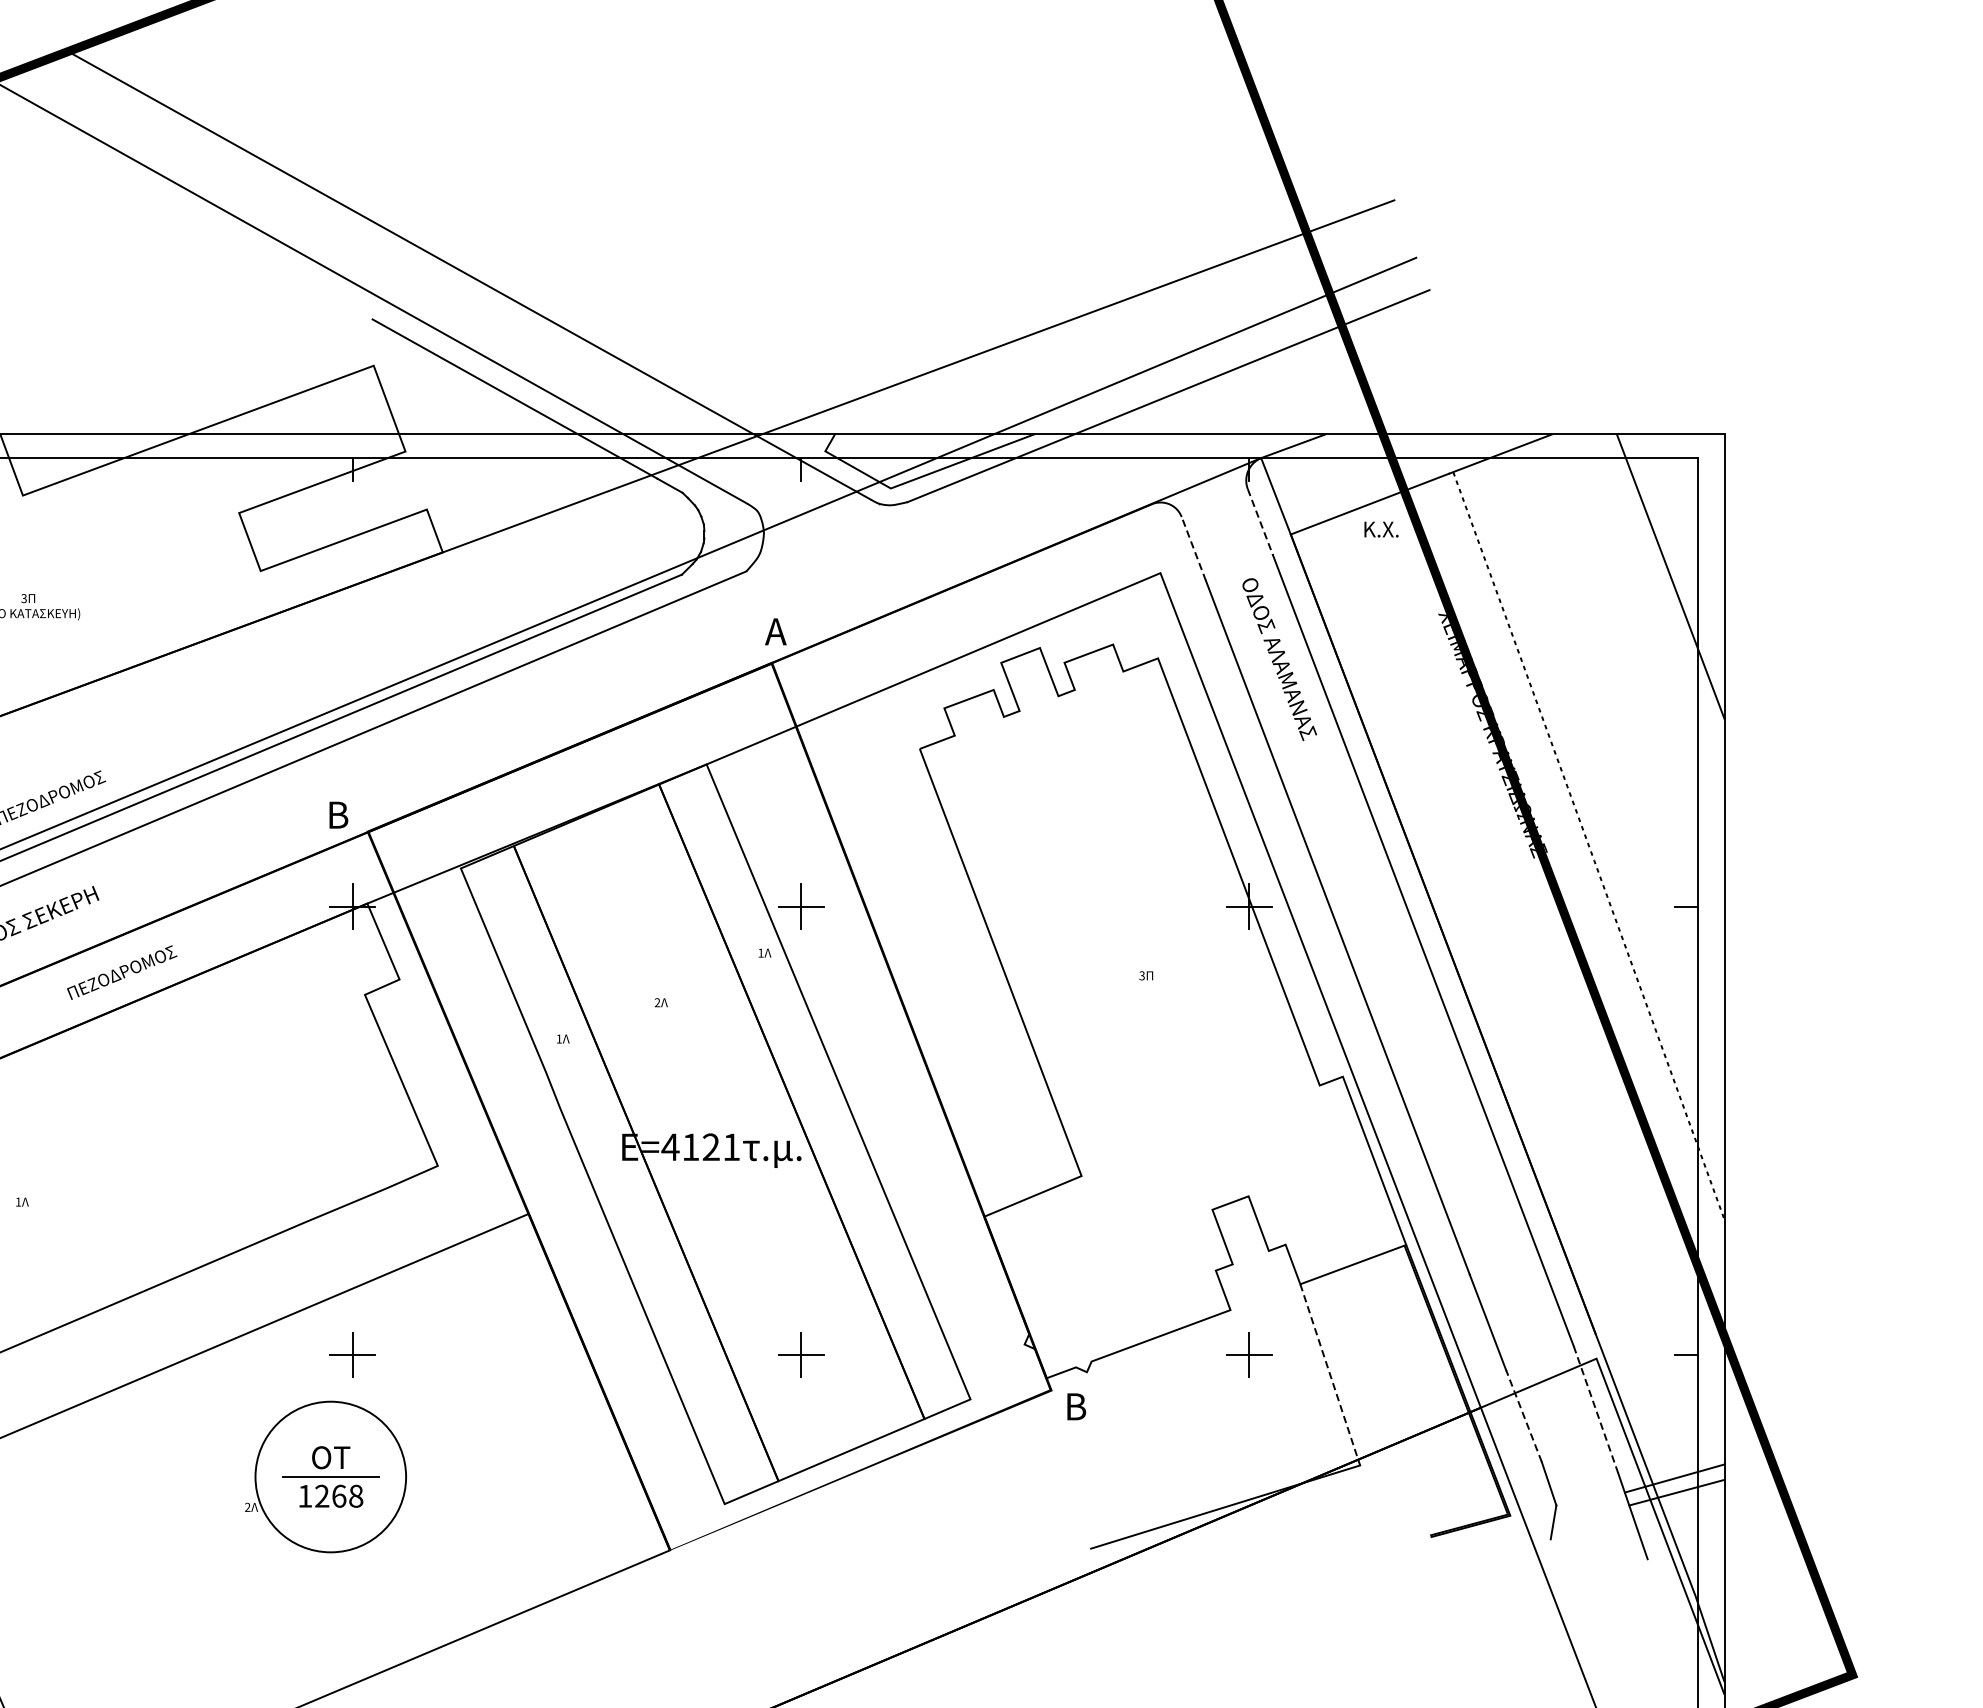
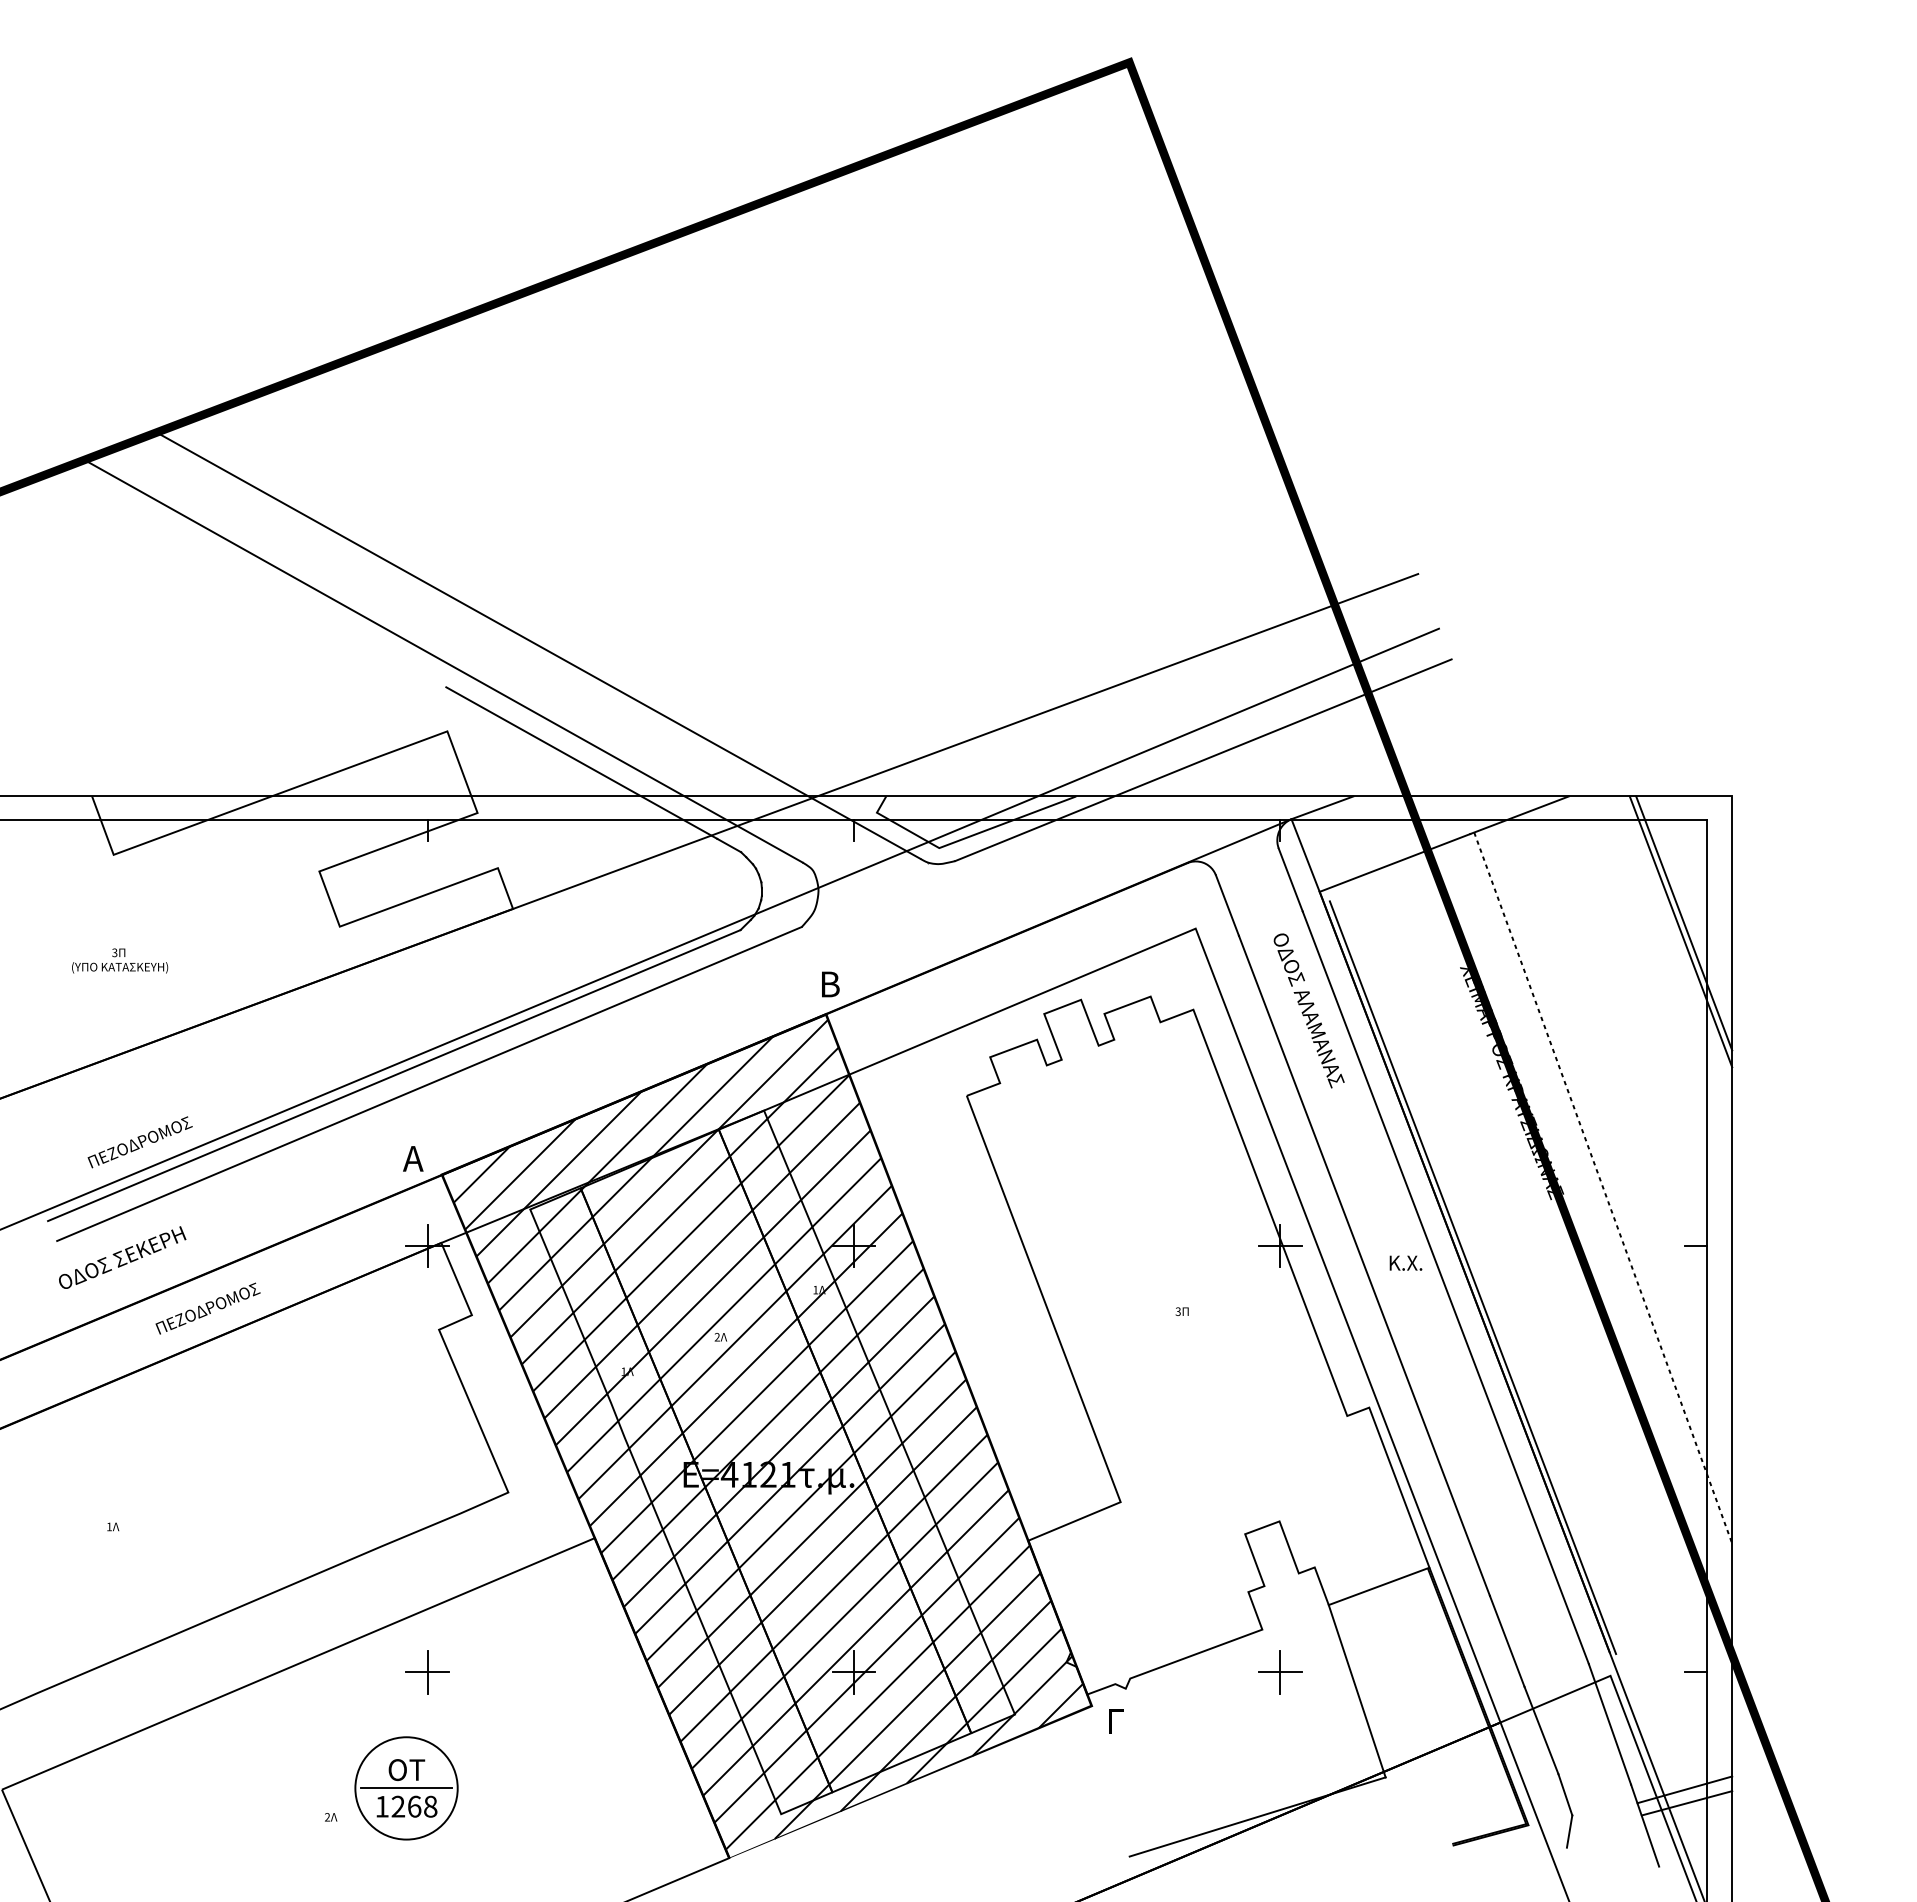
line: (1260, 522) -> (1290, 880), dashed -> solid
text: (1381, 528) -> (1405, 1262), moved
line: (1193, 548) -> (1227, 905), dashed -> solid
line: (1674, 567) -> (1684, 923), added
text: (775, 631) -> (829, 984), A -> Β
text: (338, 814) -> (413, 1158), Β -> A
line: (1451, 939) -> (1472, 1277), added
hatch: (705, 1104) -> (762, 1434), added
line: (1330, 1375) -> (1357, 1691), dashed -> solid
text: (1076, 1406) -> (1115, 1721), Β -> Γ
line: (1595, 1409) -> (1609, 1724), dashed -> solid
line: (1523, 1416) -> (1541, 1730), dashed -> solid
circle: (330, 1477) -> (406, 1788), size x0.71

